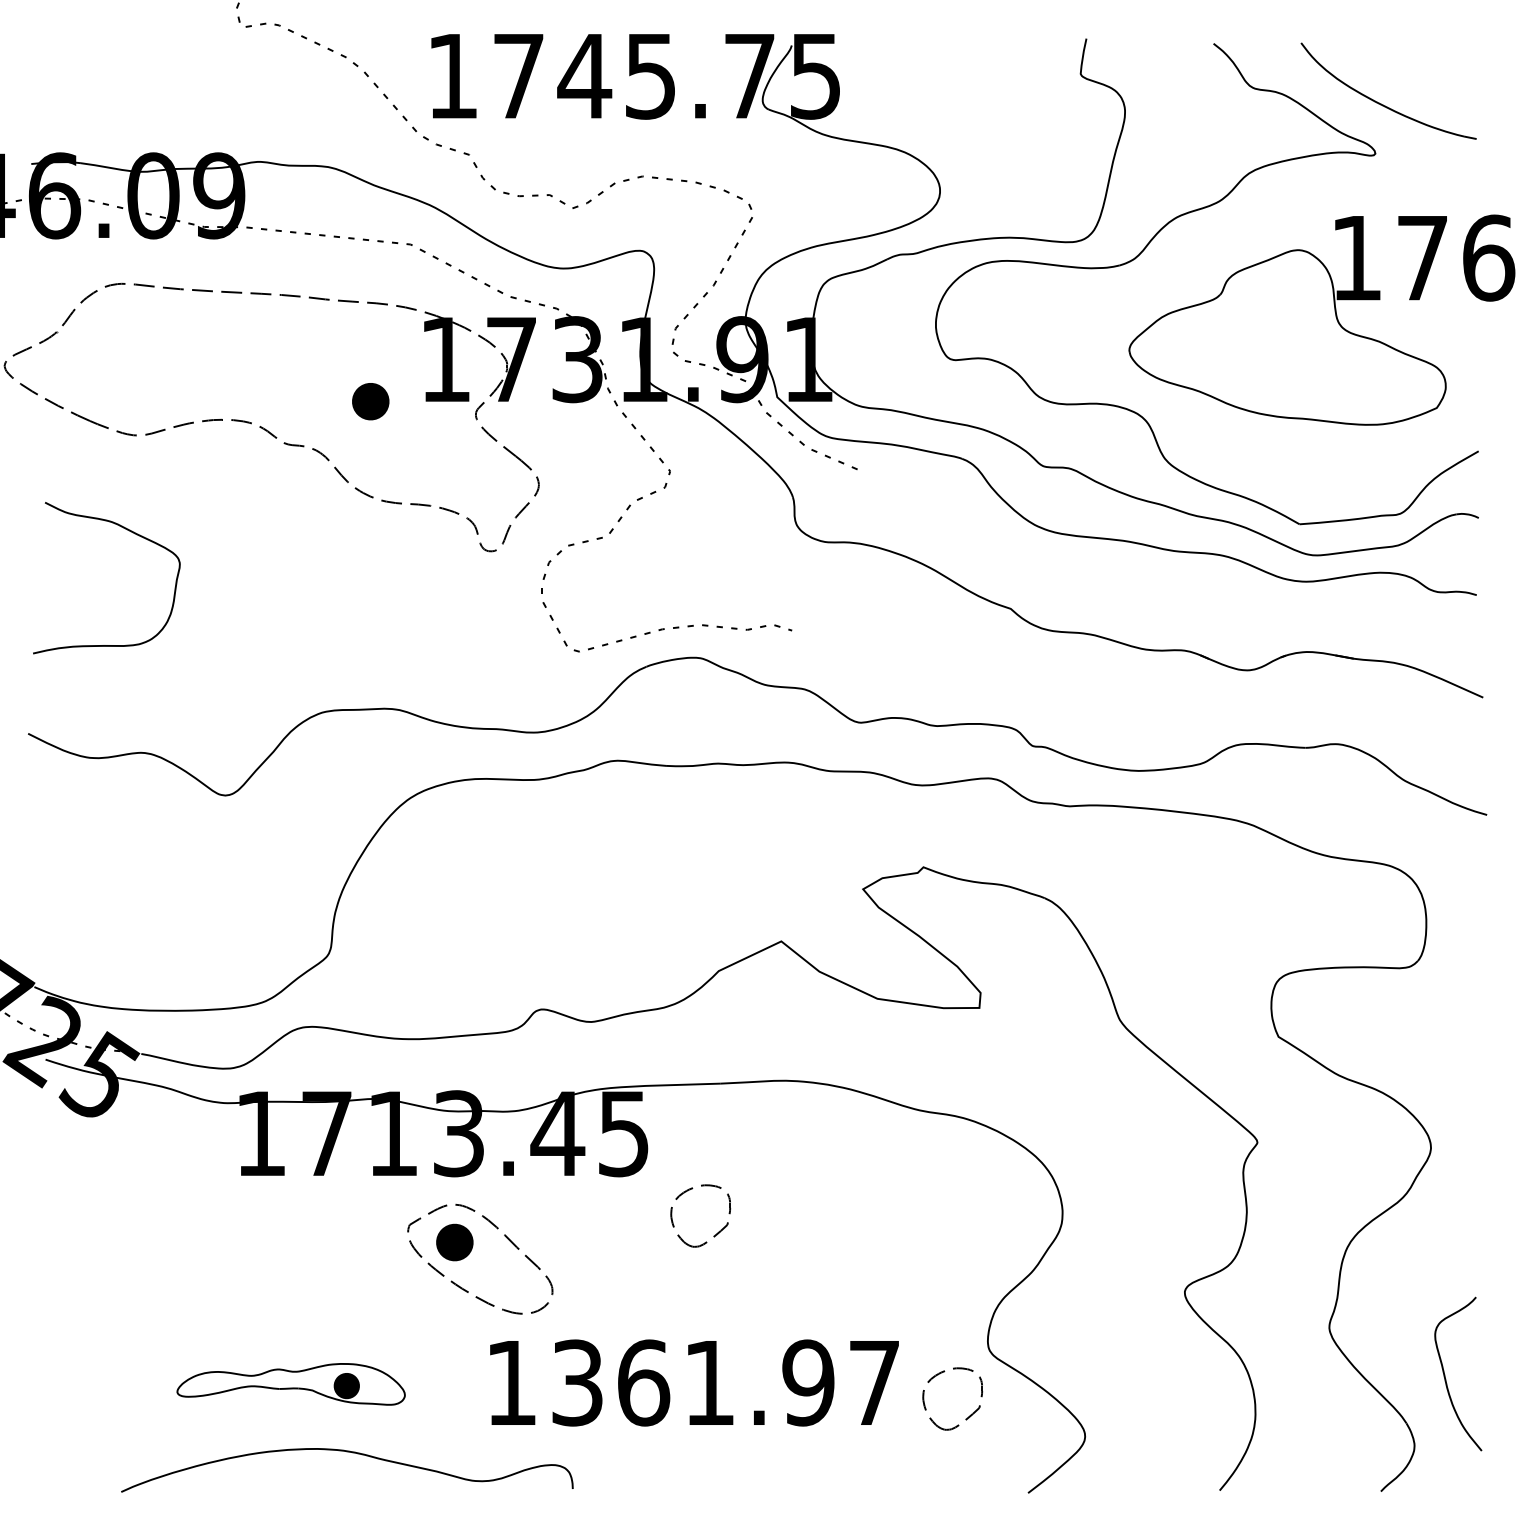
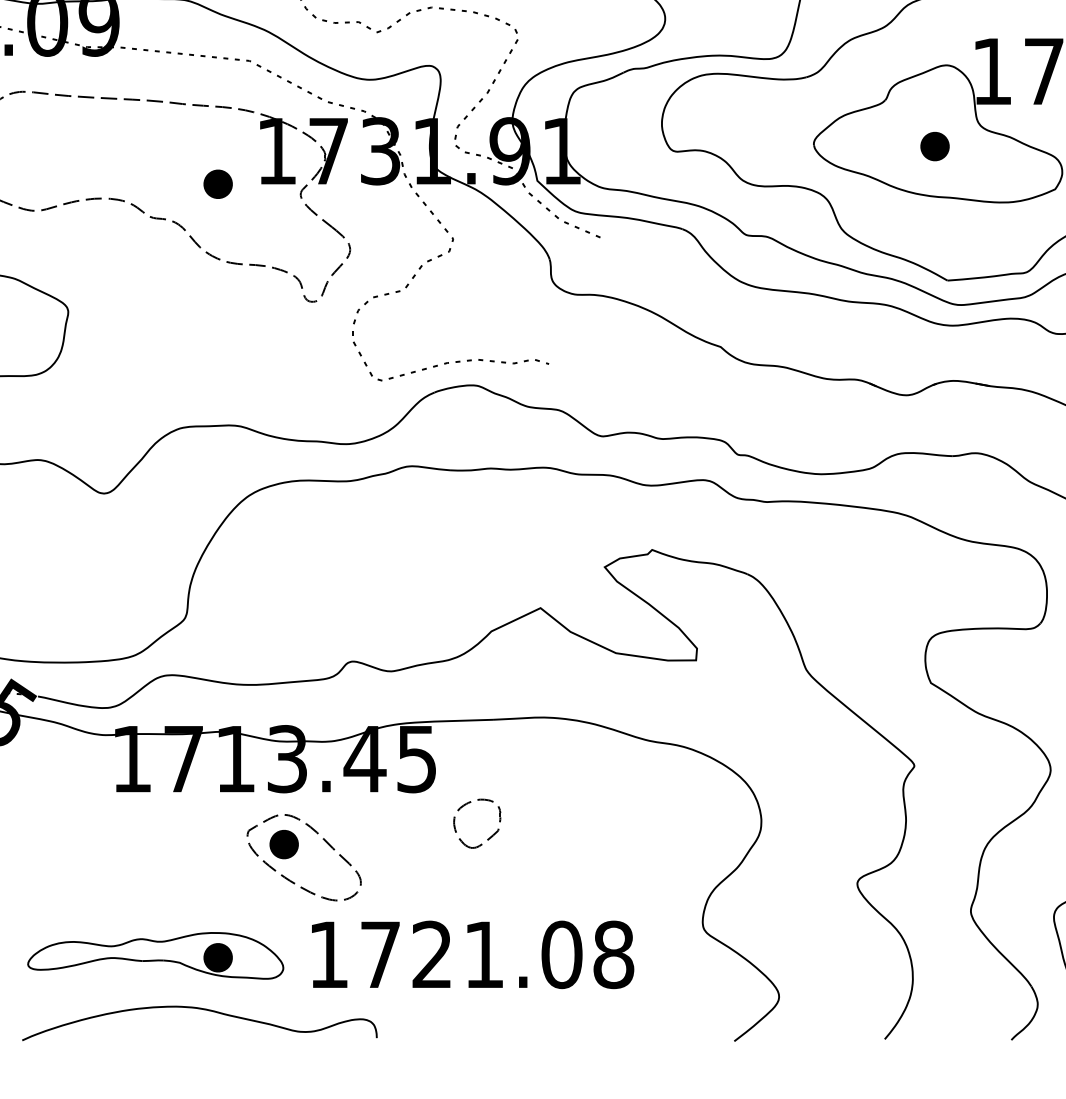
part: (1283, 353) -> (934, 146), added
text: (726, 1382) -> (497, 954), 1361.97 -> 1721.08
part: (290, 1384) -> (155, 956), size x1.43
part: (965, 1418) -> (685, 982), removed

